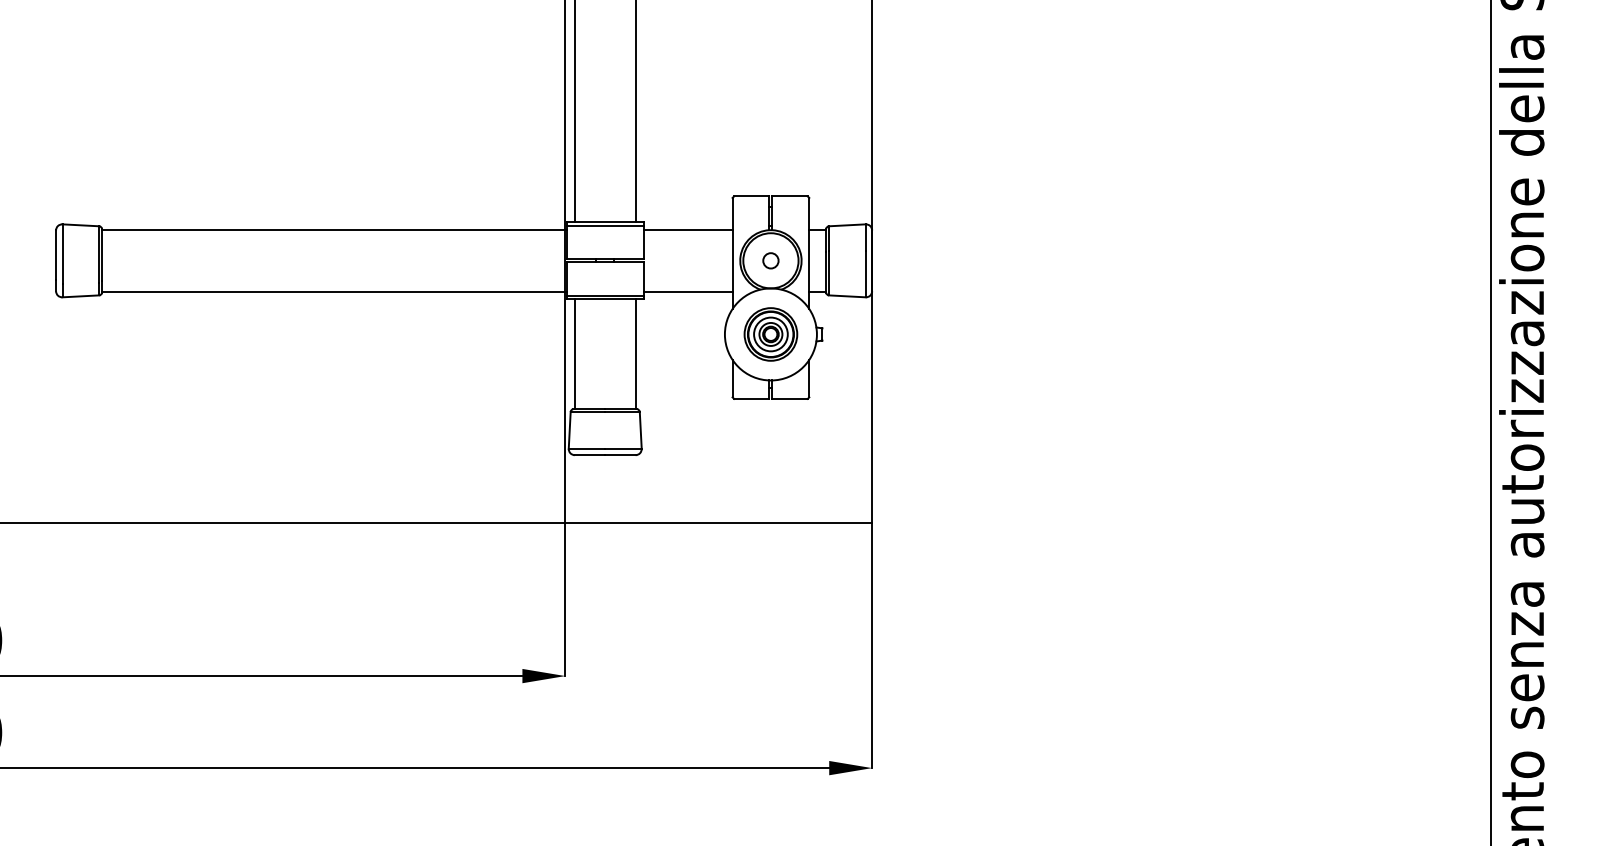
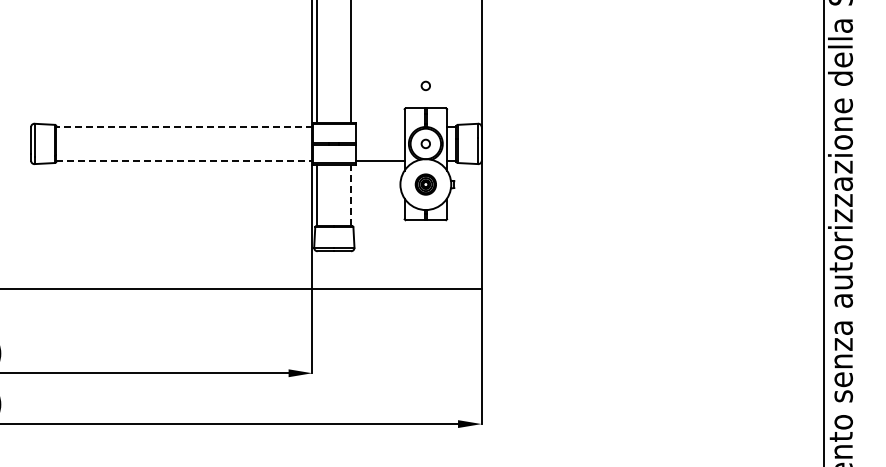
circle: (770, 155) -> (425, 85), added
line: (333, 231) -> (184, 127), solid -> dashed
line: (687, 231) -> (379, 127), removed
line: (335, 290) -> (185, 160), solid -> dashed
part: (770, 334) -> (425, 184), size x0.7
line: (636, 354) -> (351, 195), solid -> dashed

